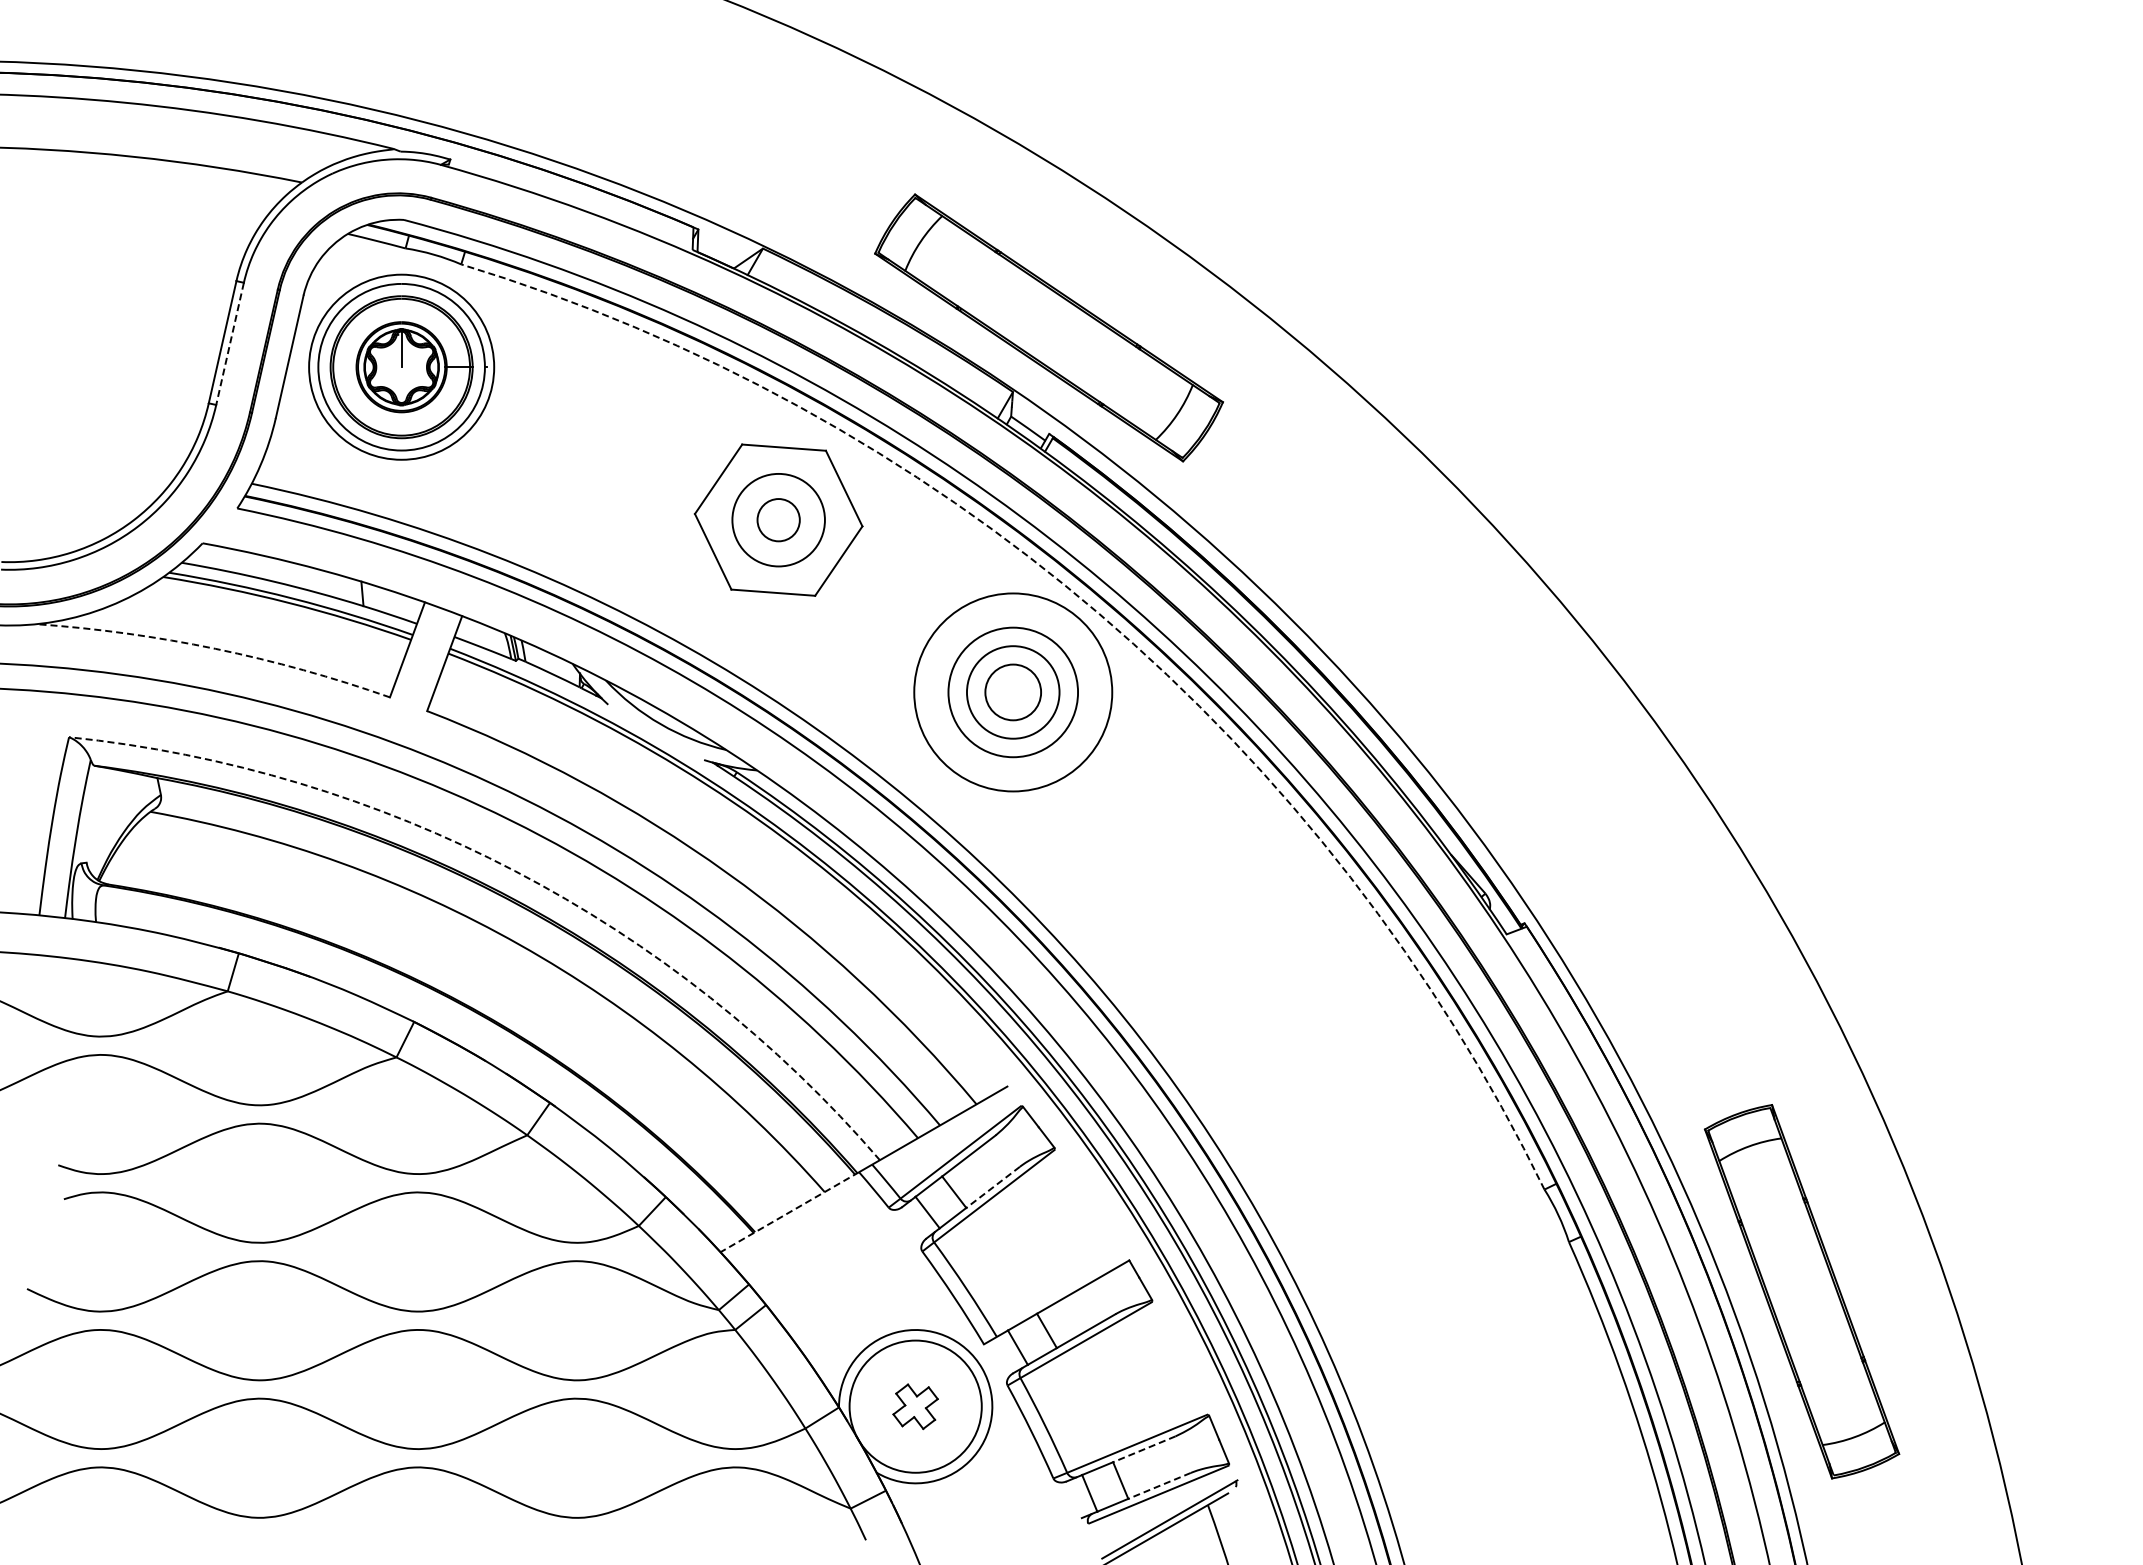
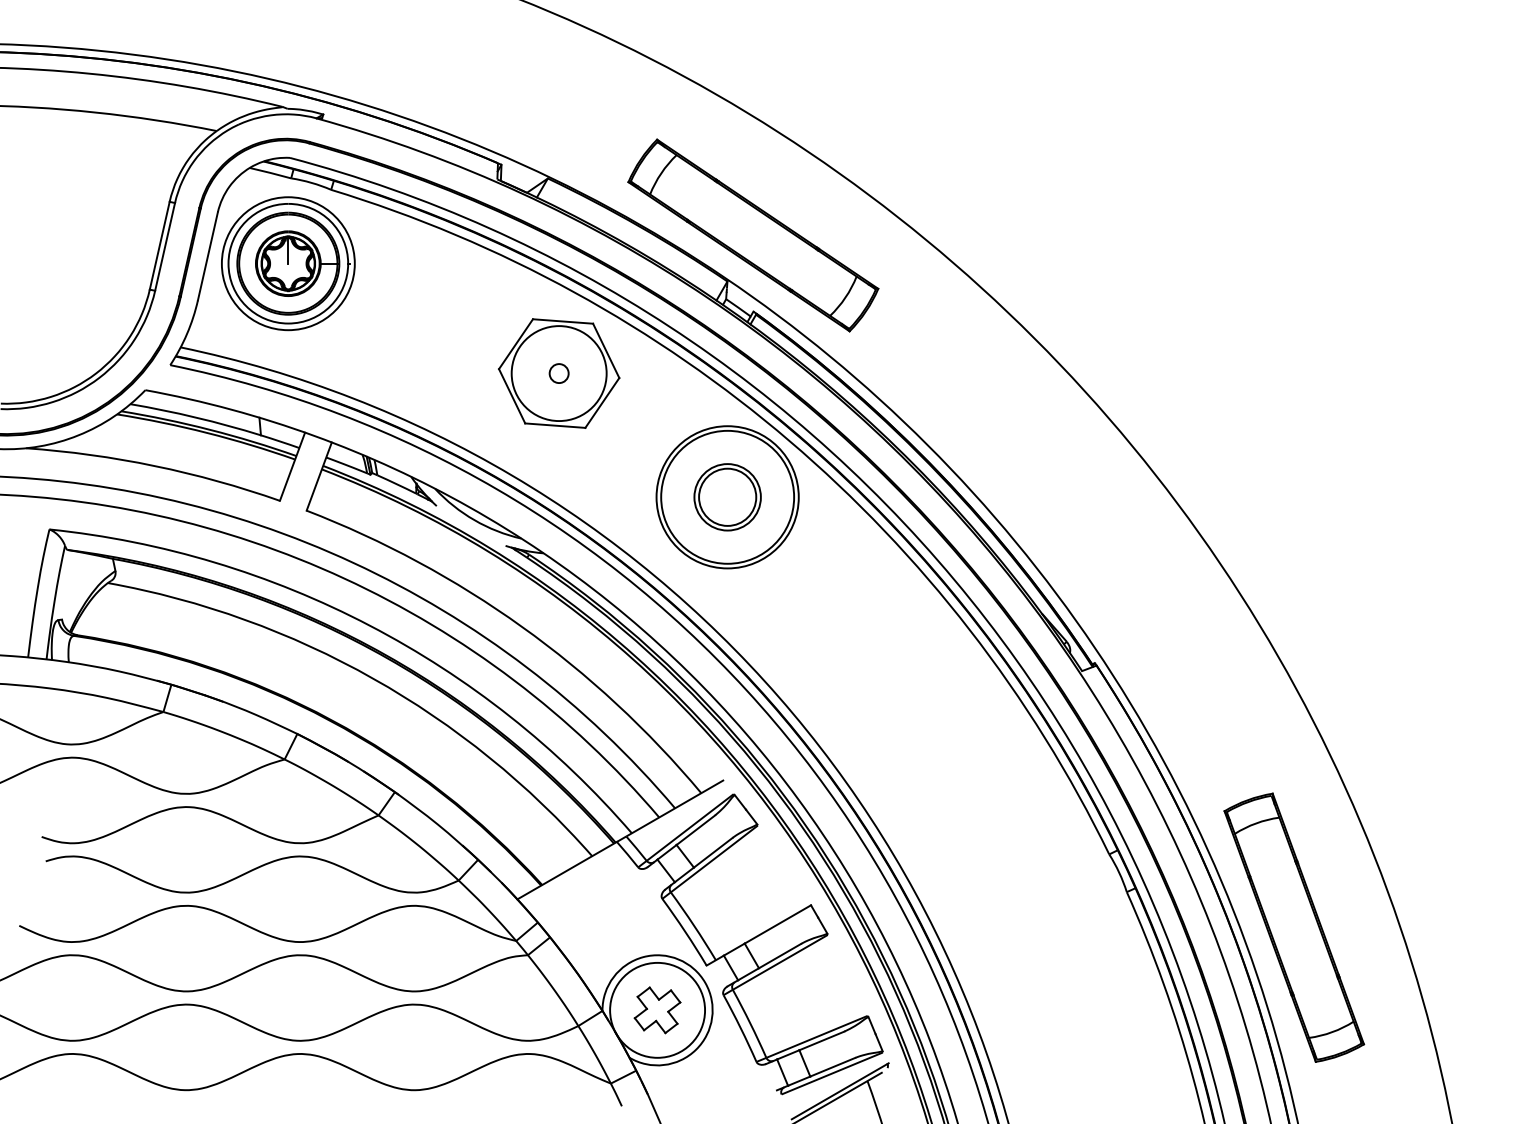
line: (230, 343) -> (165, 246), dashed -> solid
circle: (778, 519) -> (559, 373), size x0.62
circle: (778, 520) -> (559, 373), size x1.43
arc: (1099, 614) -> (789, 441), dashed -> solid
arc: (215, 648) -> (154, 465), dashed -> solid
circle: (1012, 692) -> (727, 497), size x1.43
circle: (1013, 692) -> (727, 497), size x1.43
arc: (514, 871) -> (369, 625), dashed -> solid
line: (993, 1187) -> (713, 852), dashed -> solid
line: (789, 1212) -> (566, 870), dashed -> solid
part: (915, 1406) -> (657, 1010), size x1.43
line: (1144, 1449) -> (821, 1041), dashed -> solid
line: (1159, 1485) -> (832, 1066), dashed -> solid

